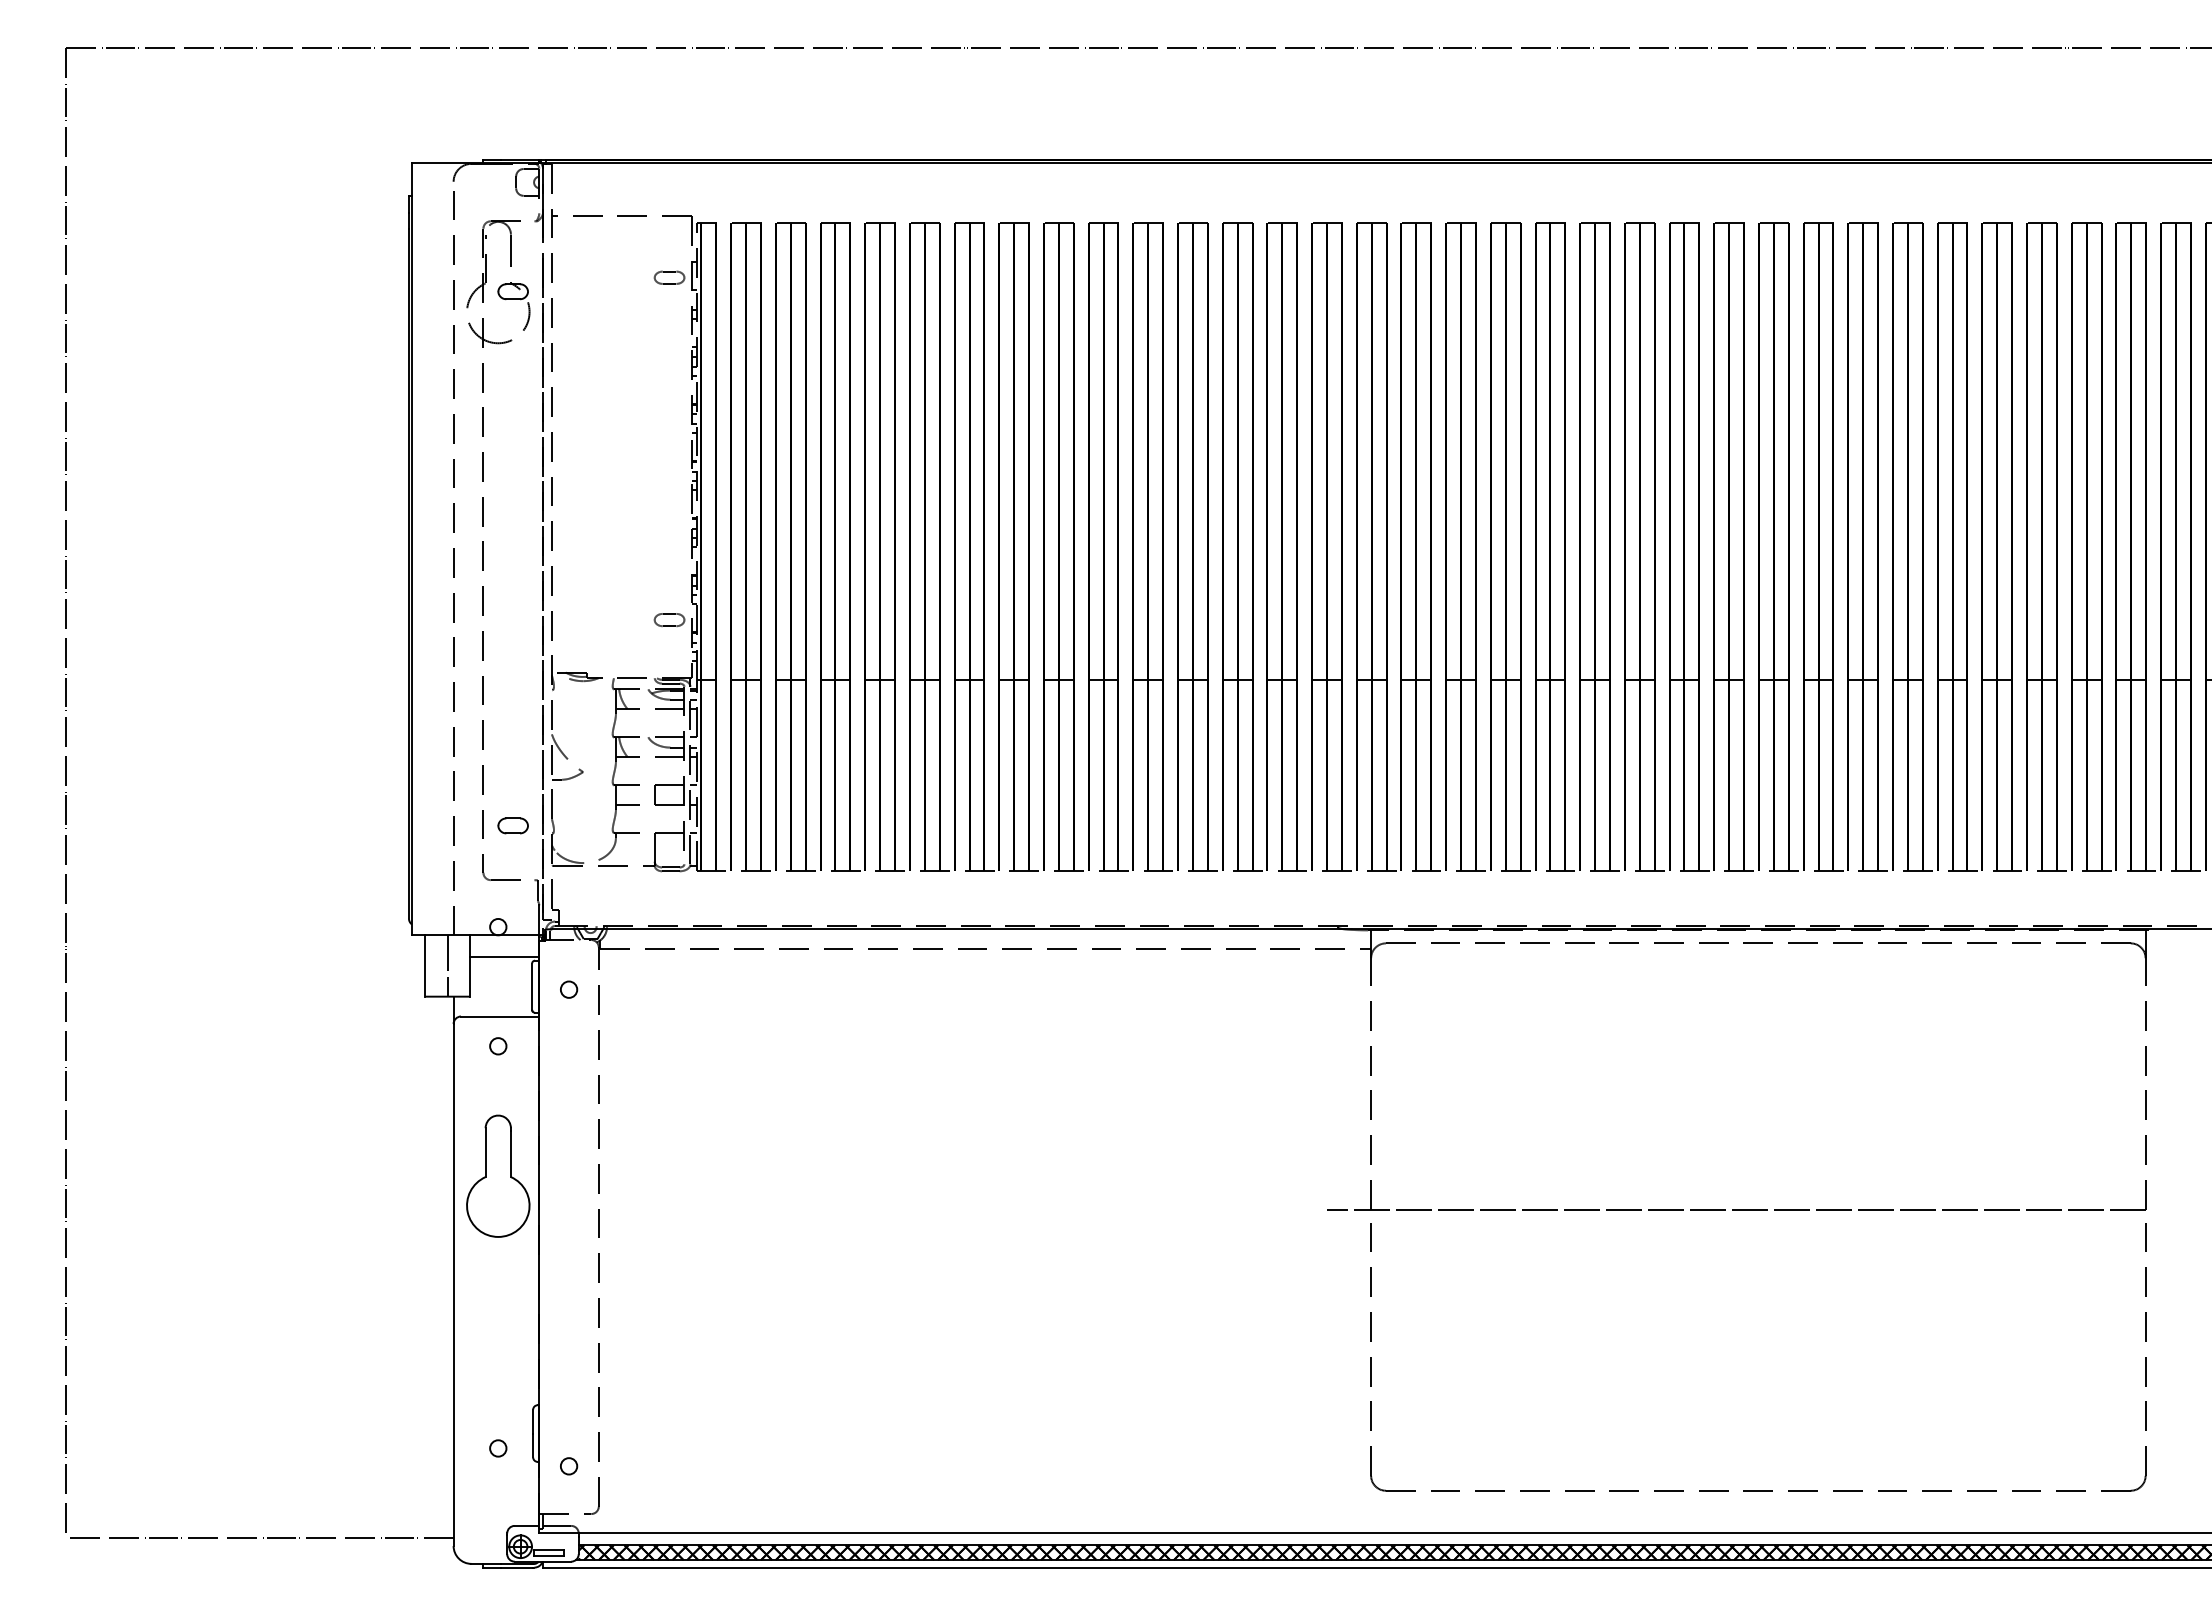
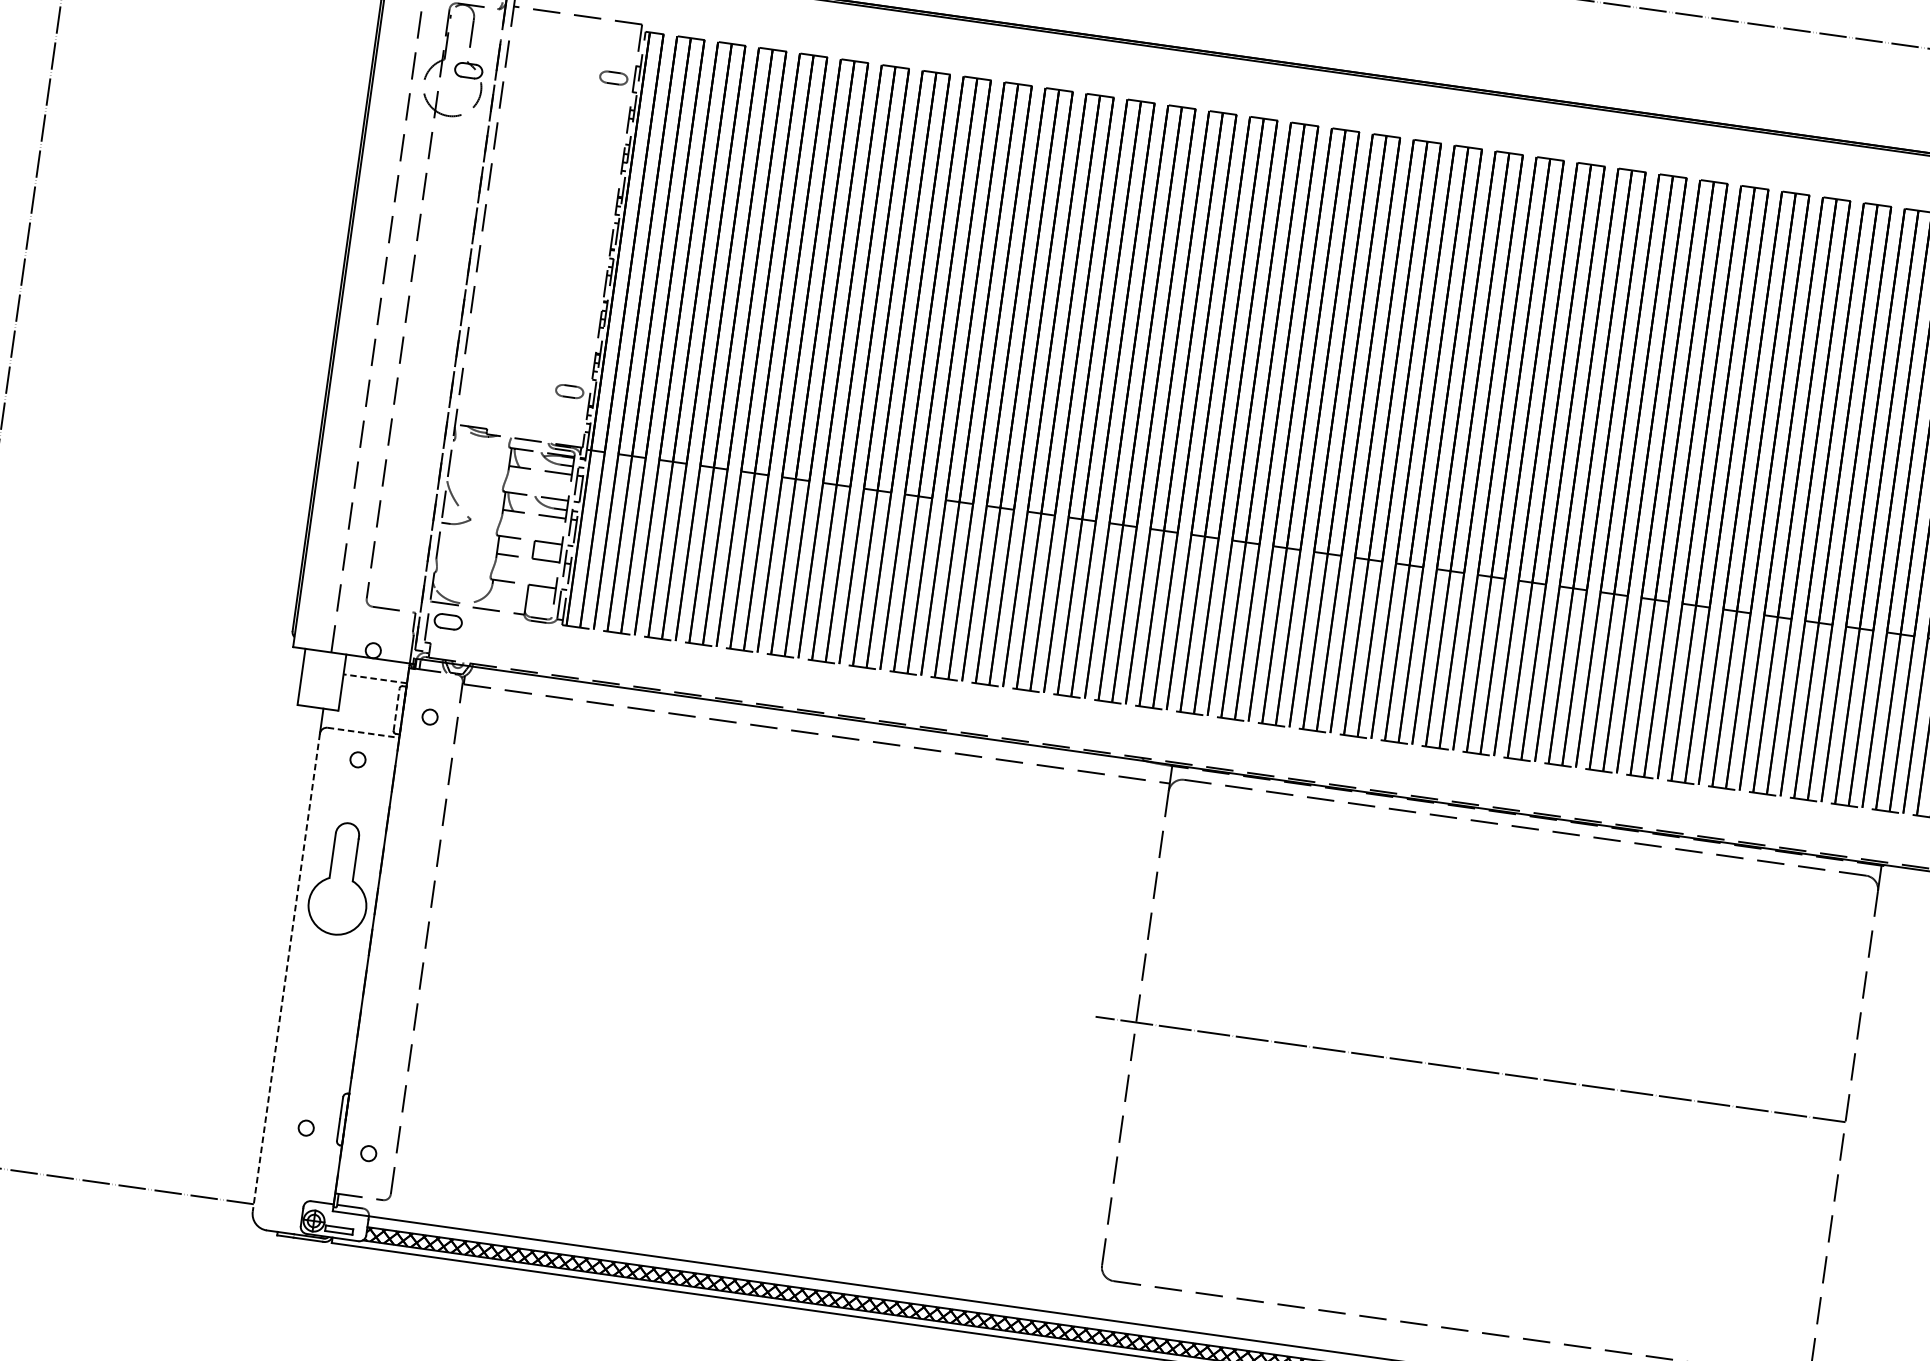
part: (512, 825) -> (447, 621), moved
line: (504, 956) -> (375, 678), solid -> dashed
line: (447, 965) -> (321, 679), removed
line: (532, 986) -> (397, 709), solid -> dashed
line: (500, 1016) -> (363, 732), solid -> dashed
line: (453, 1285) -> (286, 973), solid -> dashed

